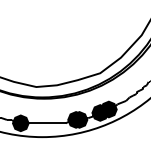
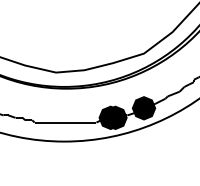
fill: (108, 109) -> (155, 103), removed
fill: (20, 123) -> (34, 122), removed

